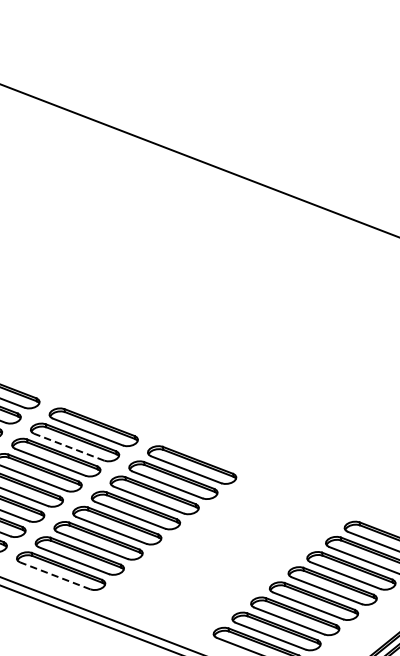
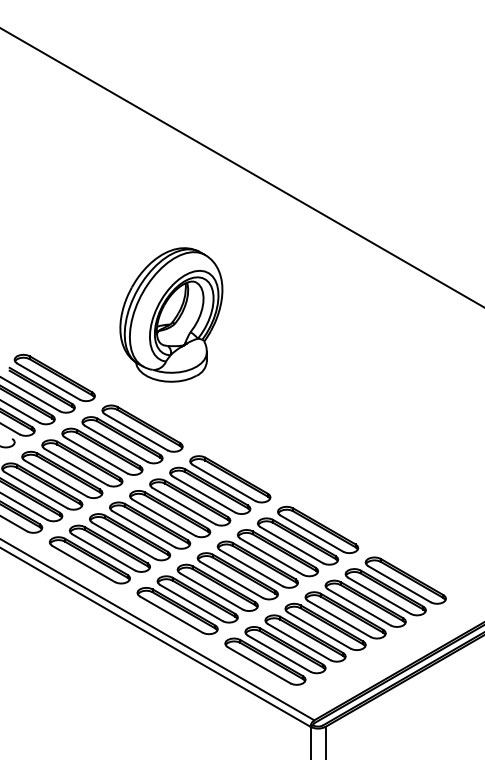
part: (104, 305) -> (171, 314), added
line: (68, 446) -> (115, 443), dashed -> solid
part: (224, 555) -> (247, 570), added
line: (55, 575) -> (83, 563), dashed -> solid

